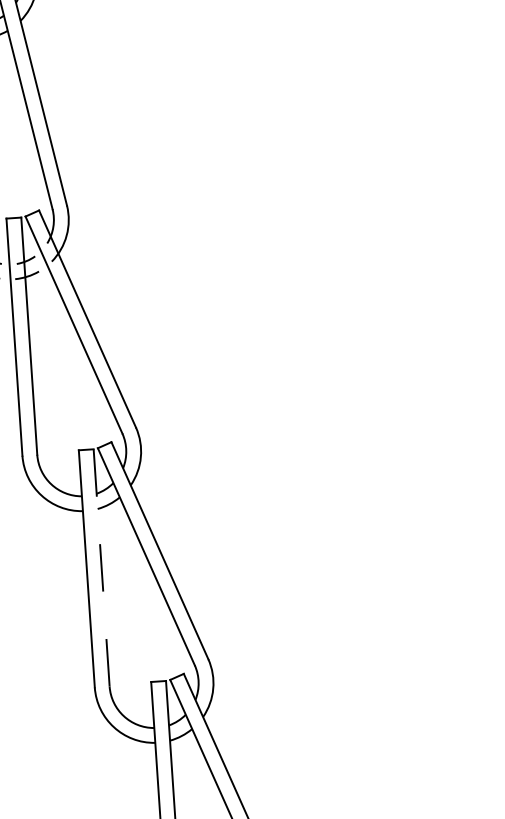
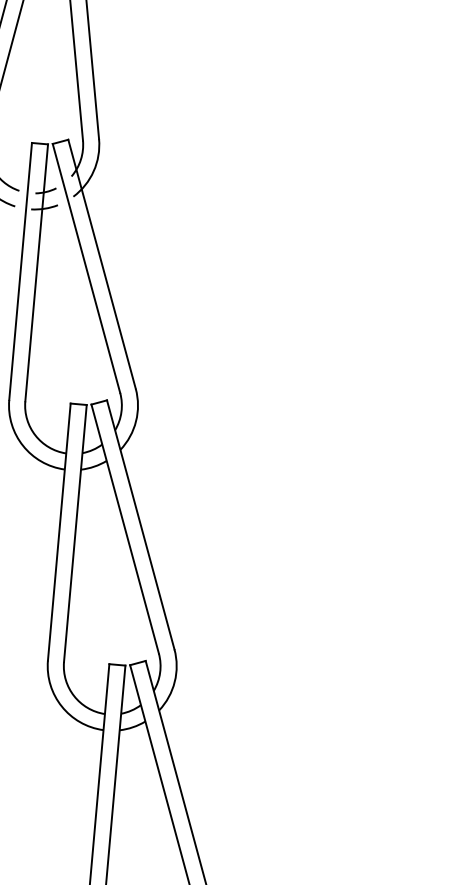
line: (101, 567) -> (75, 533), dashed -> solid

